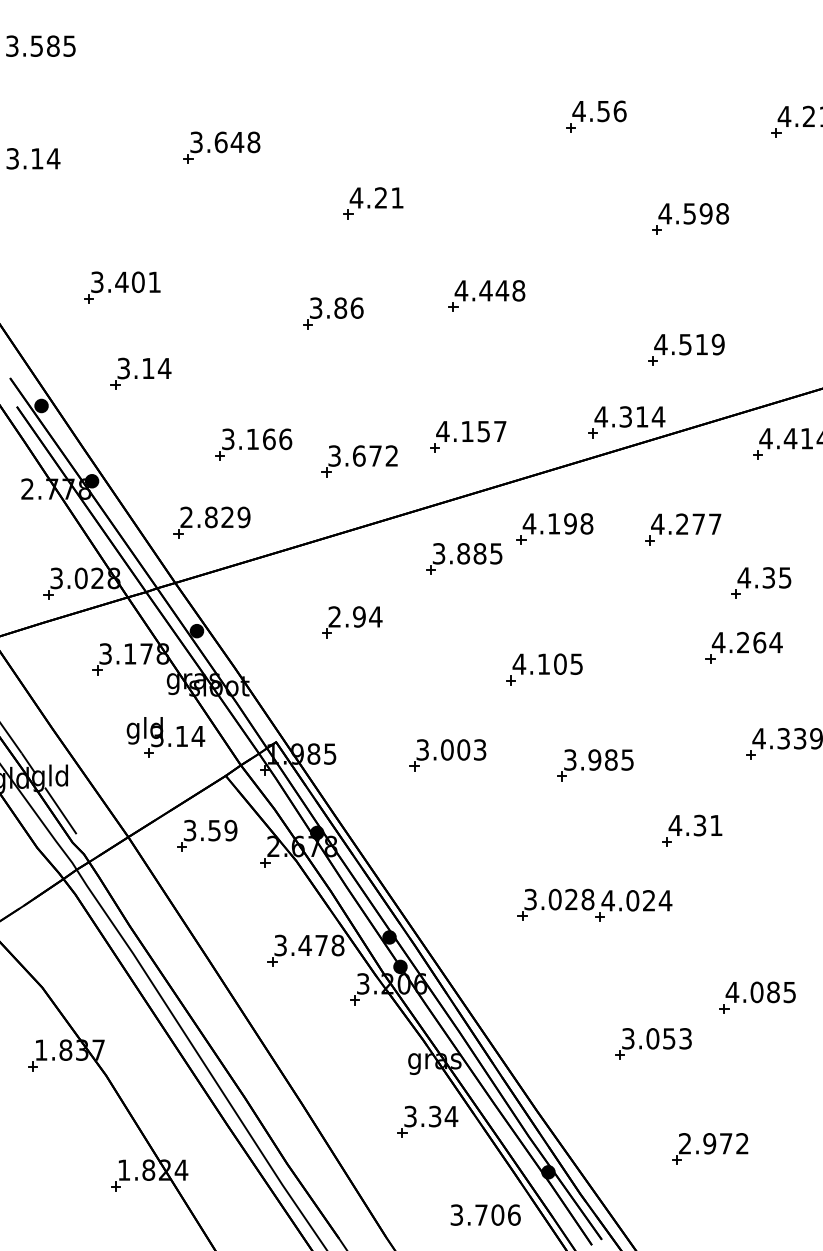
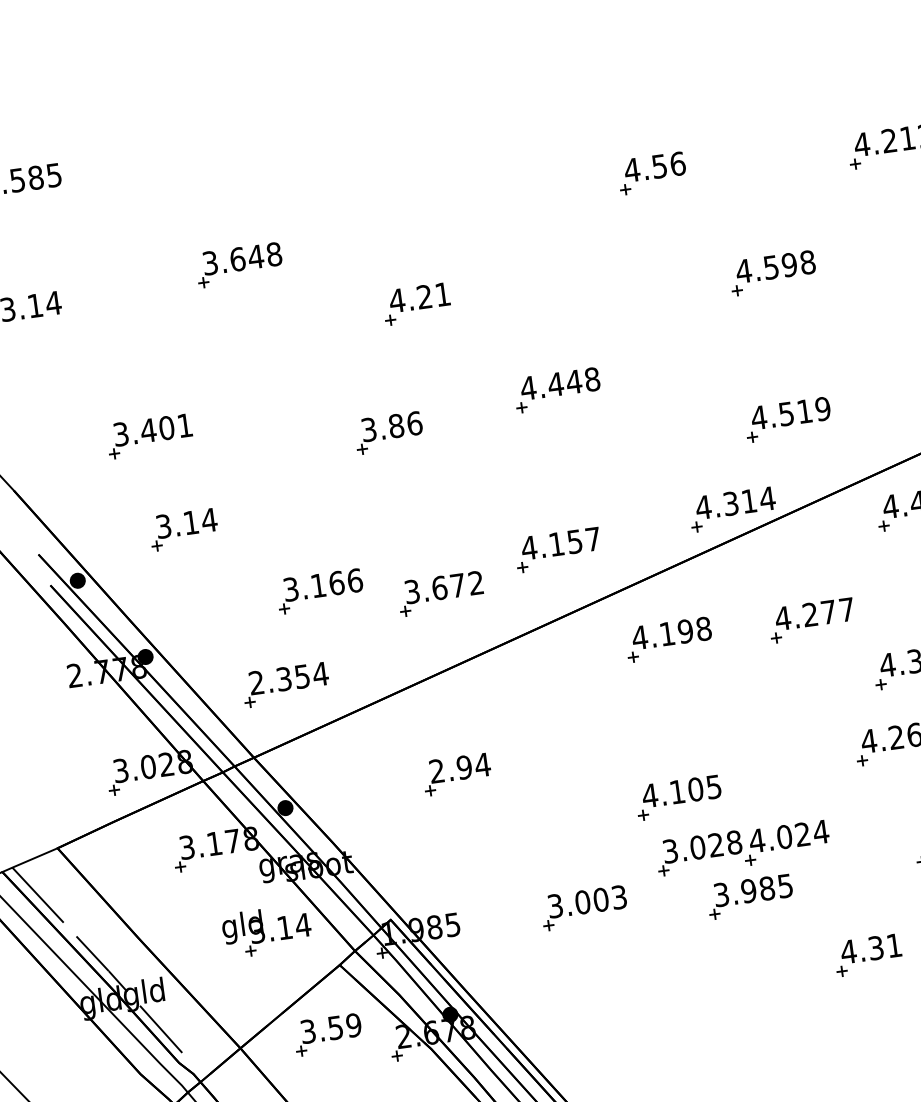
text: (227, 517) -> (302, 676), 2.829 -> 2.354
part: (464, 558) -> (572, 686), removed
part: (594, 904) -> (742, 847), moved

